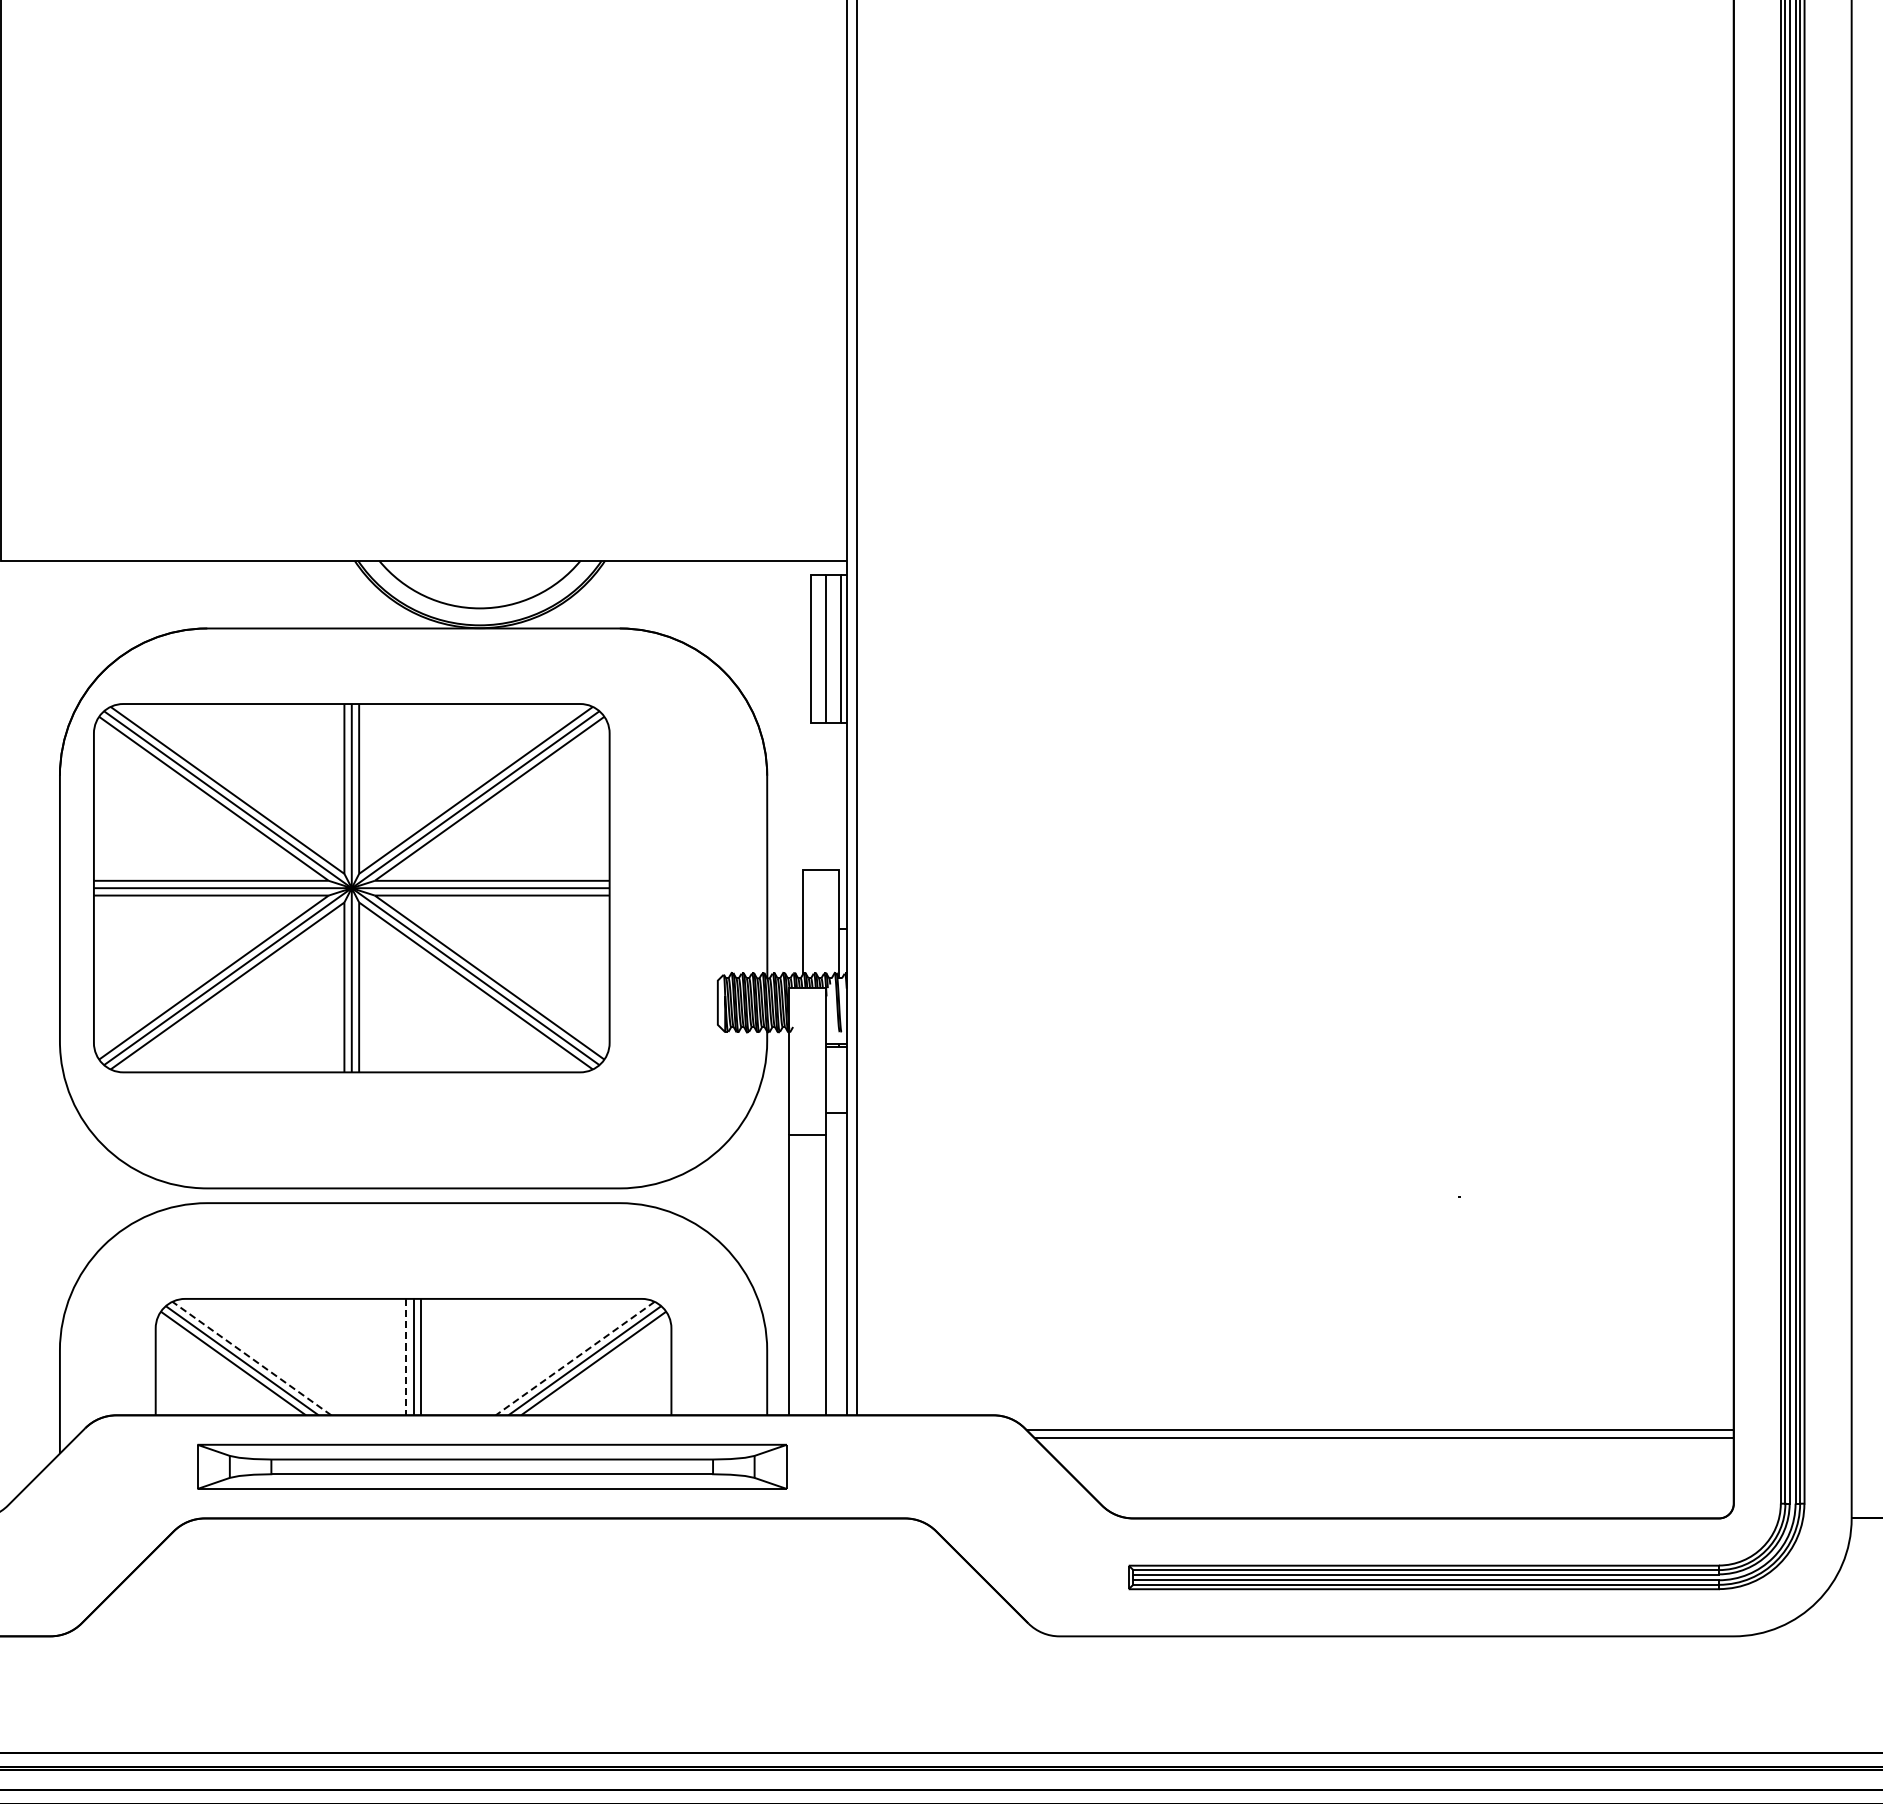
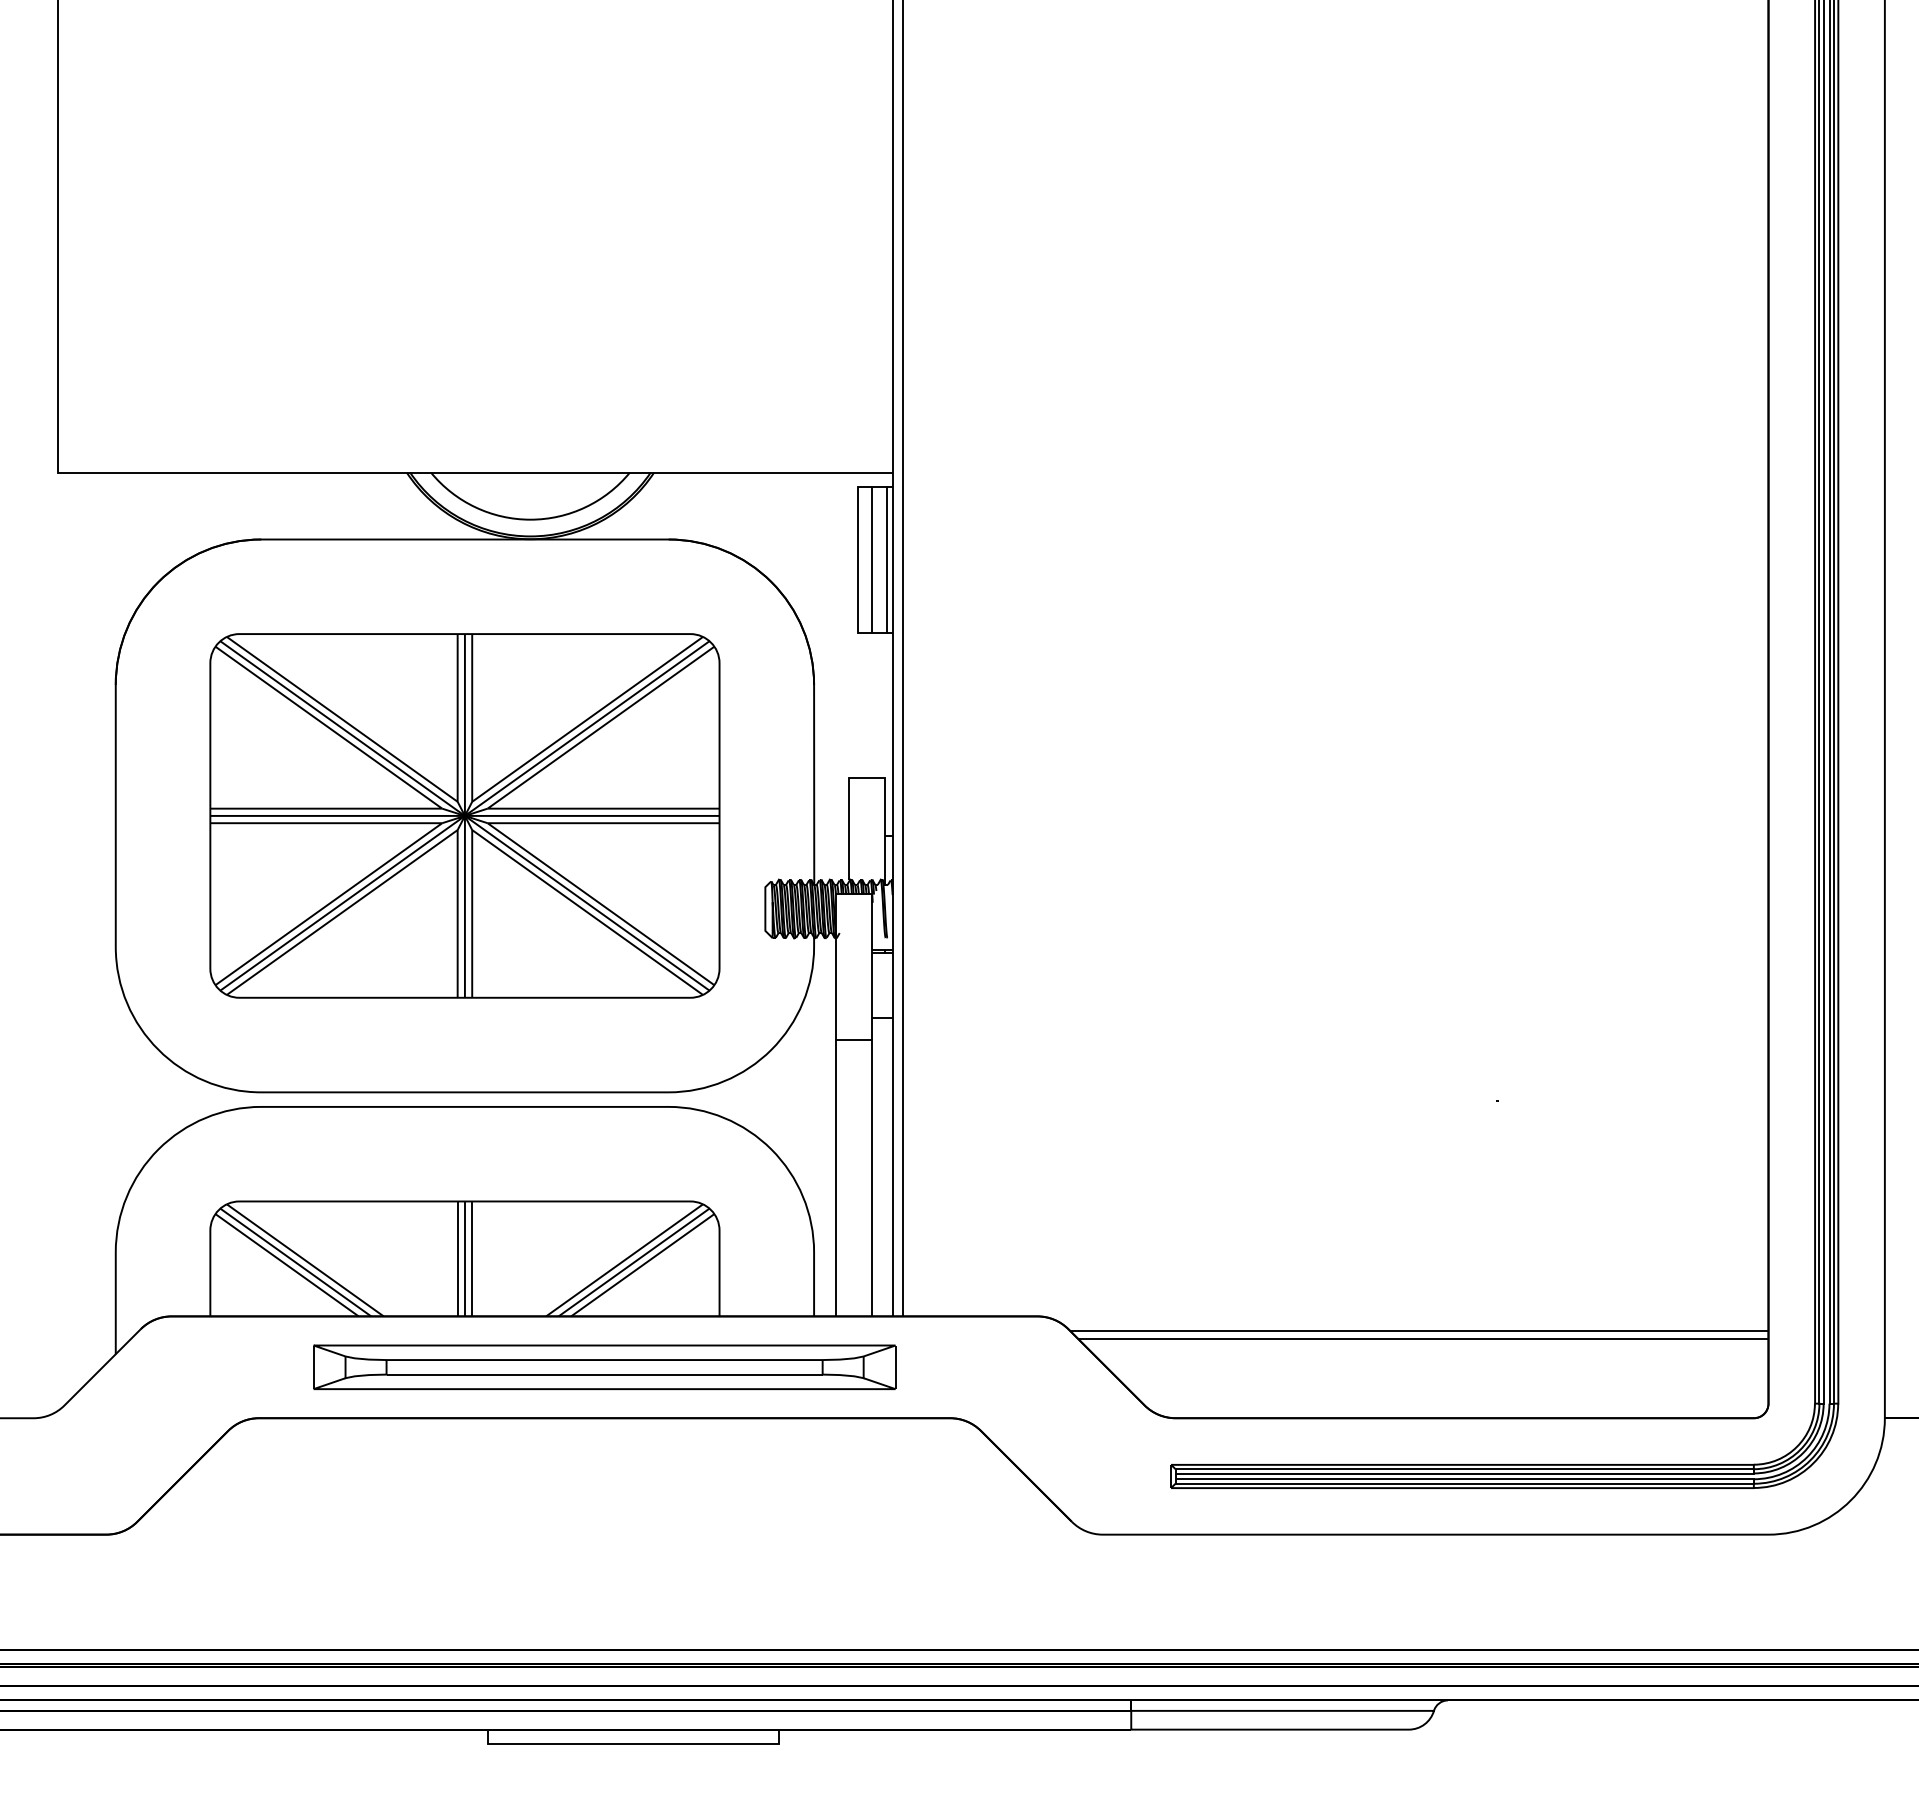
part: (351, 887) -> (464, 815), moved
line: (406, 1357) -> (457, 1259), dashed -> solid
line: (251, 1358) -> (304, 1260), dashed -> solid
line: (575, 1358) -> (624, 1260), dashed -> solid
part: (492, 1466) -> (604, 1366), moved

